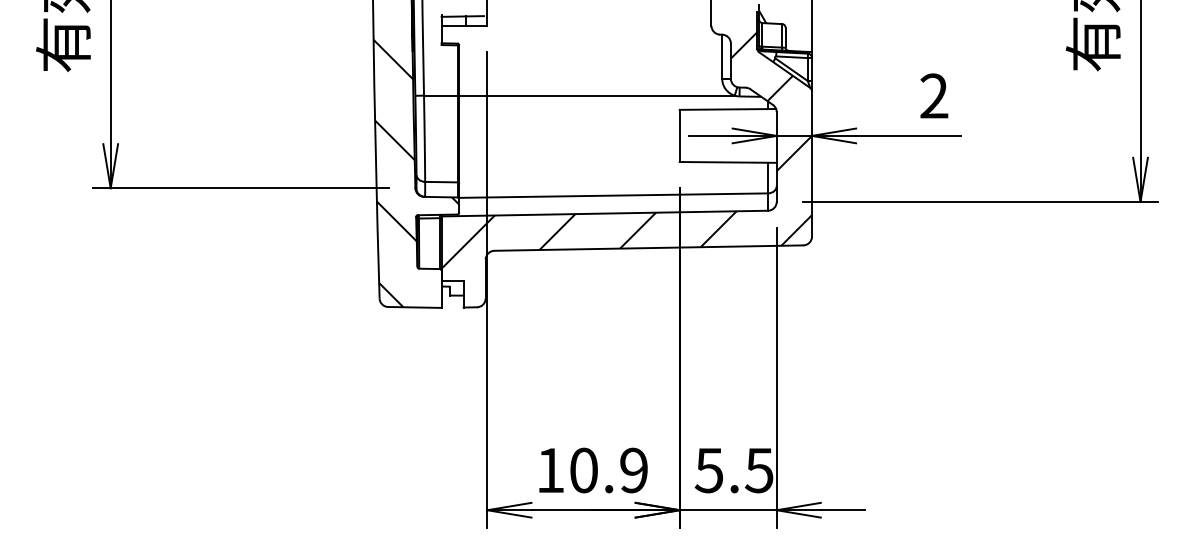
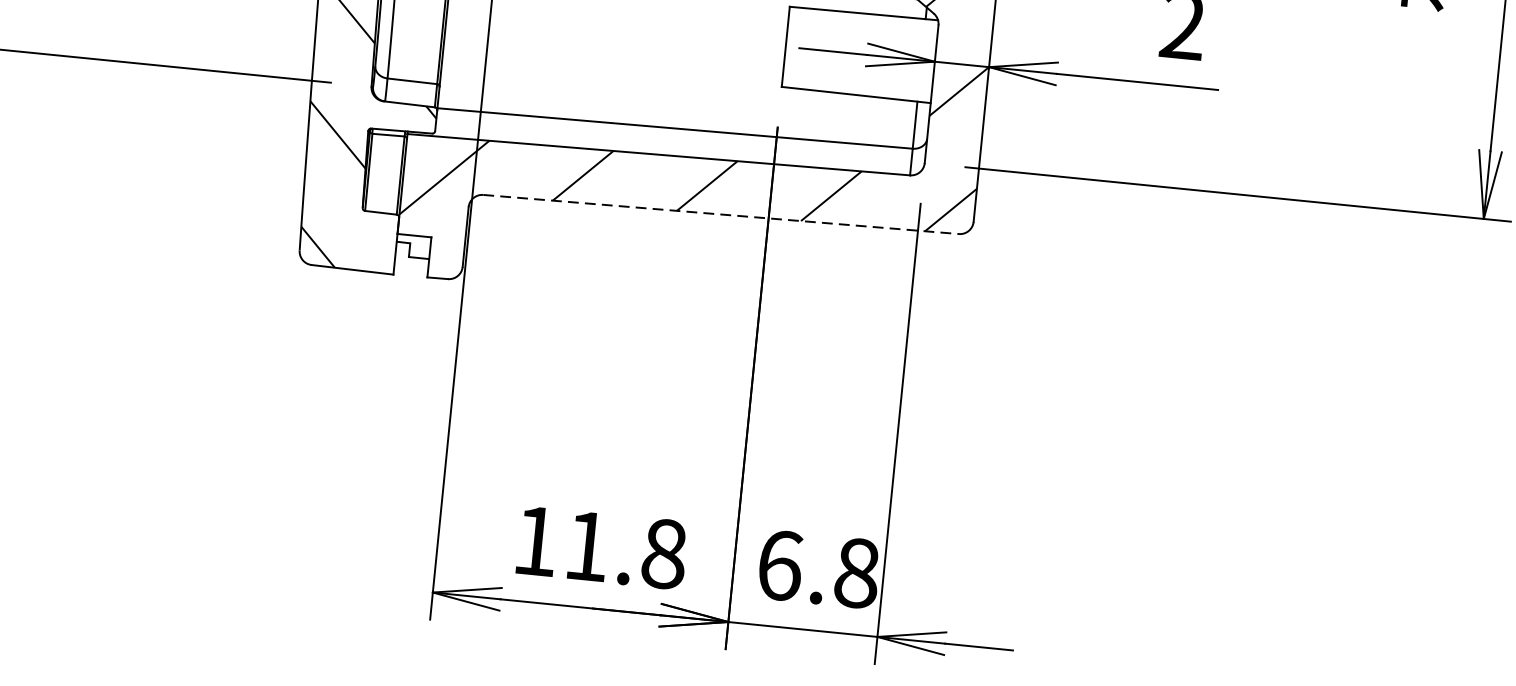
line: (648, 248) -> (720, 215), solid -> dashed
text: (609, 470) -> (626, 550), 10.9 -> 11.8
text: (733, 470) -> (817, 569), 5.5 -> 6.8

